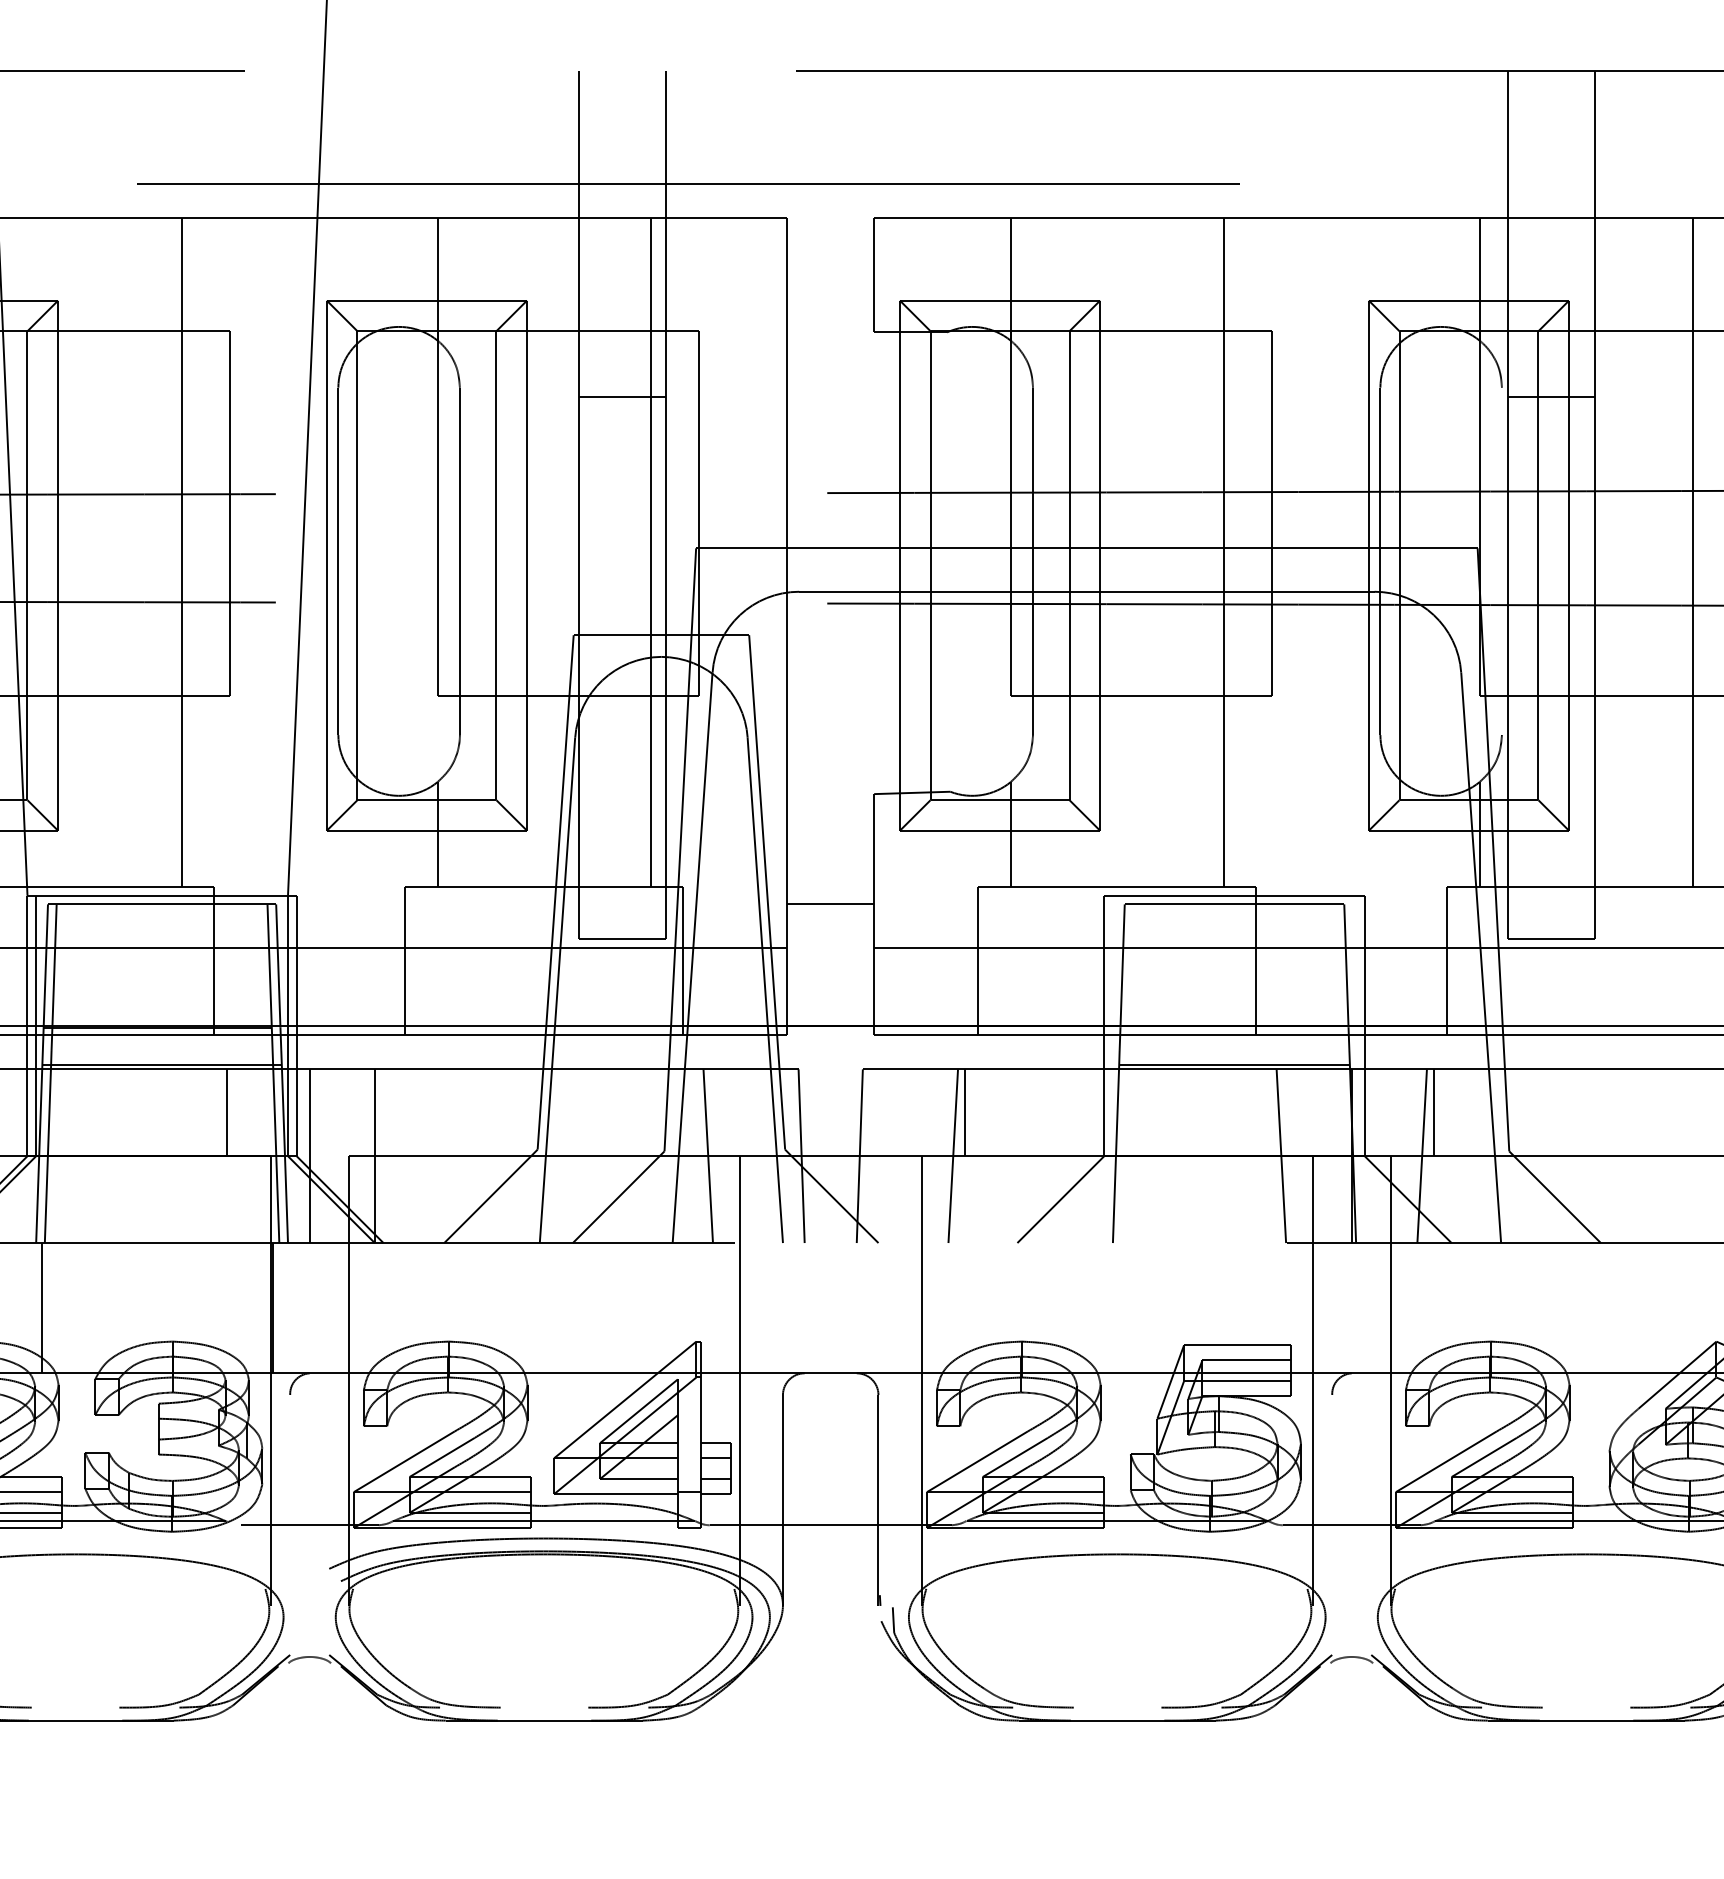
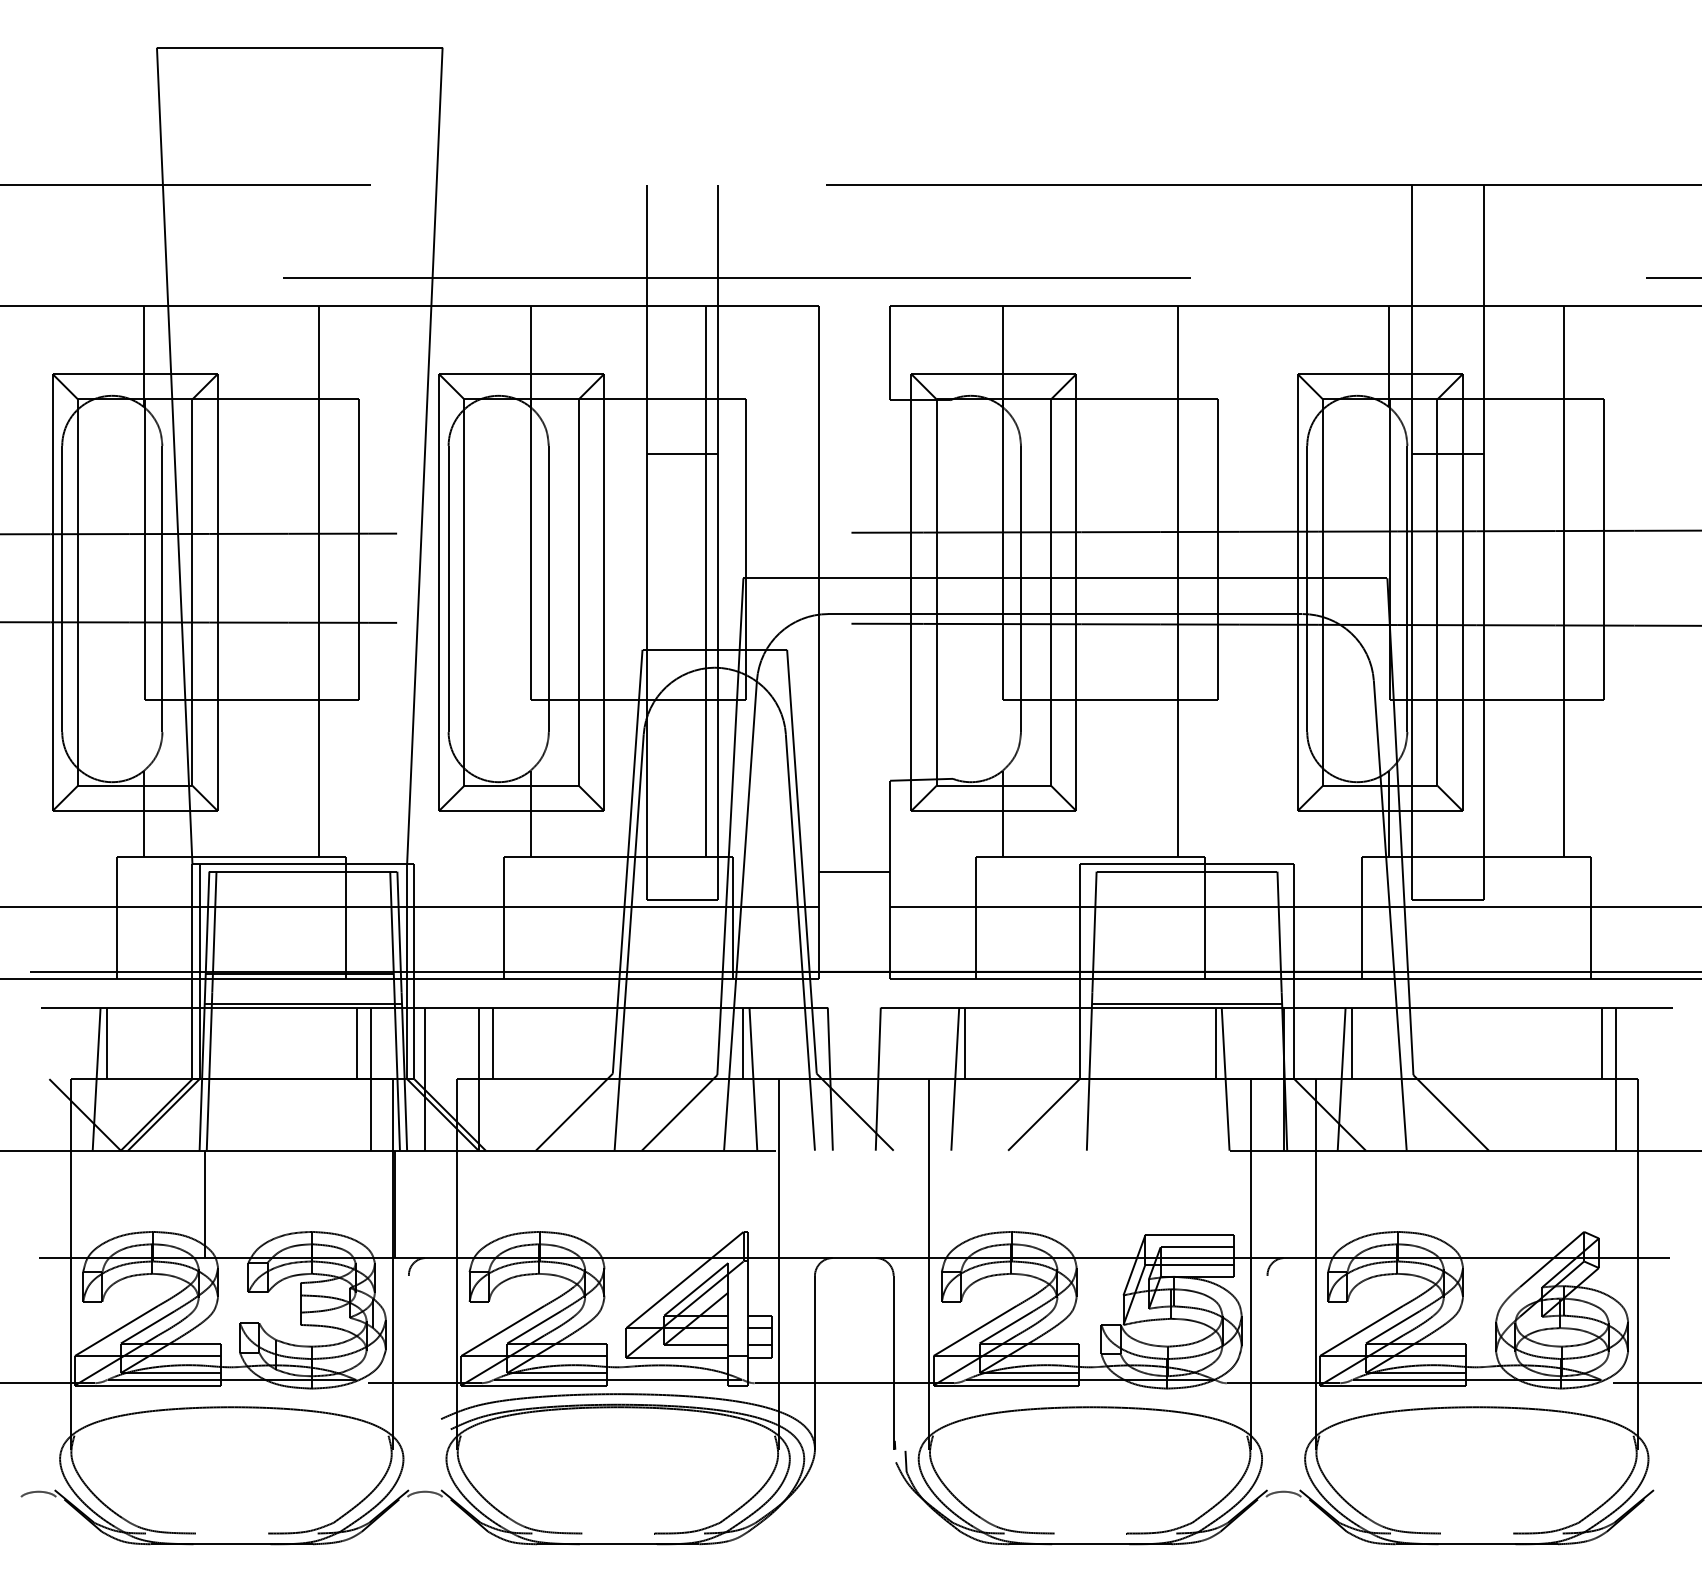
line: (1502, 560) -> (1407, 588), added
line: (391, 1112) -> (492, 1043), added
line: (696, 1112) -> (743, 1043), added
line: (1269, 1112) -> (1215, 1043), added
line: (243, 1155) -> (370, 1078), added

